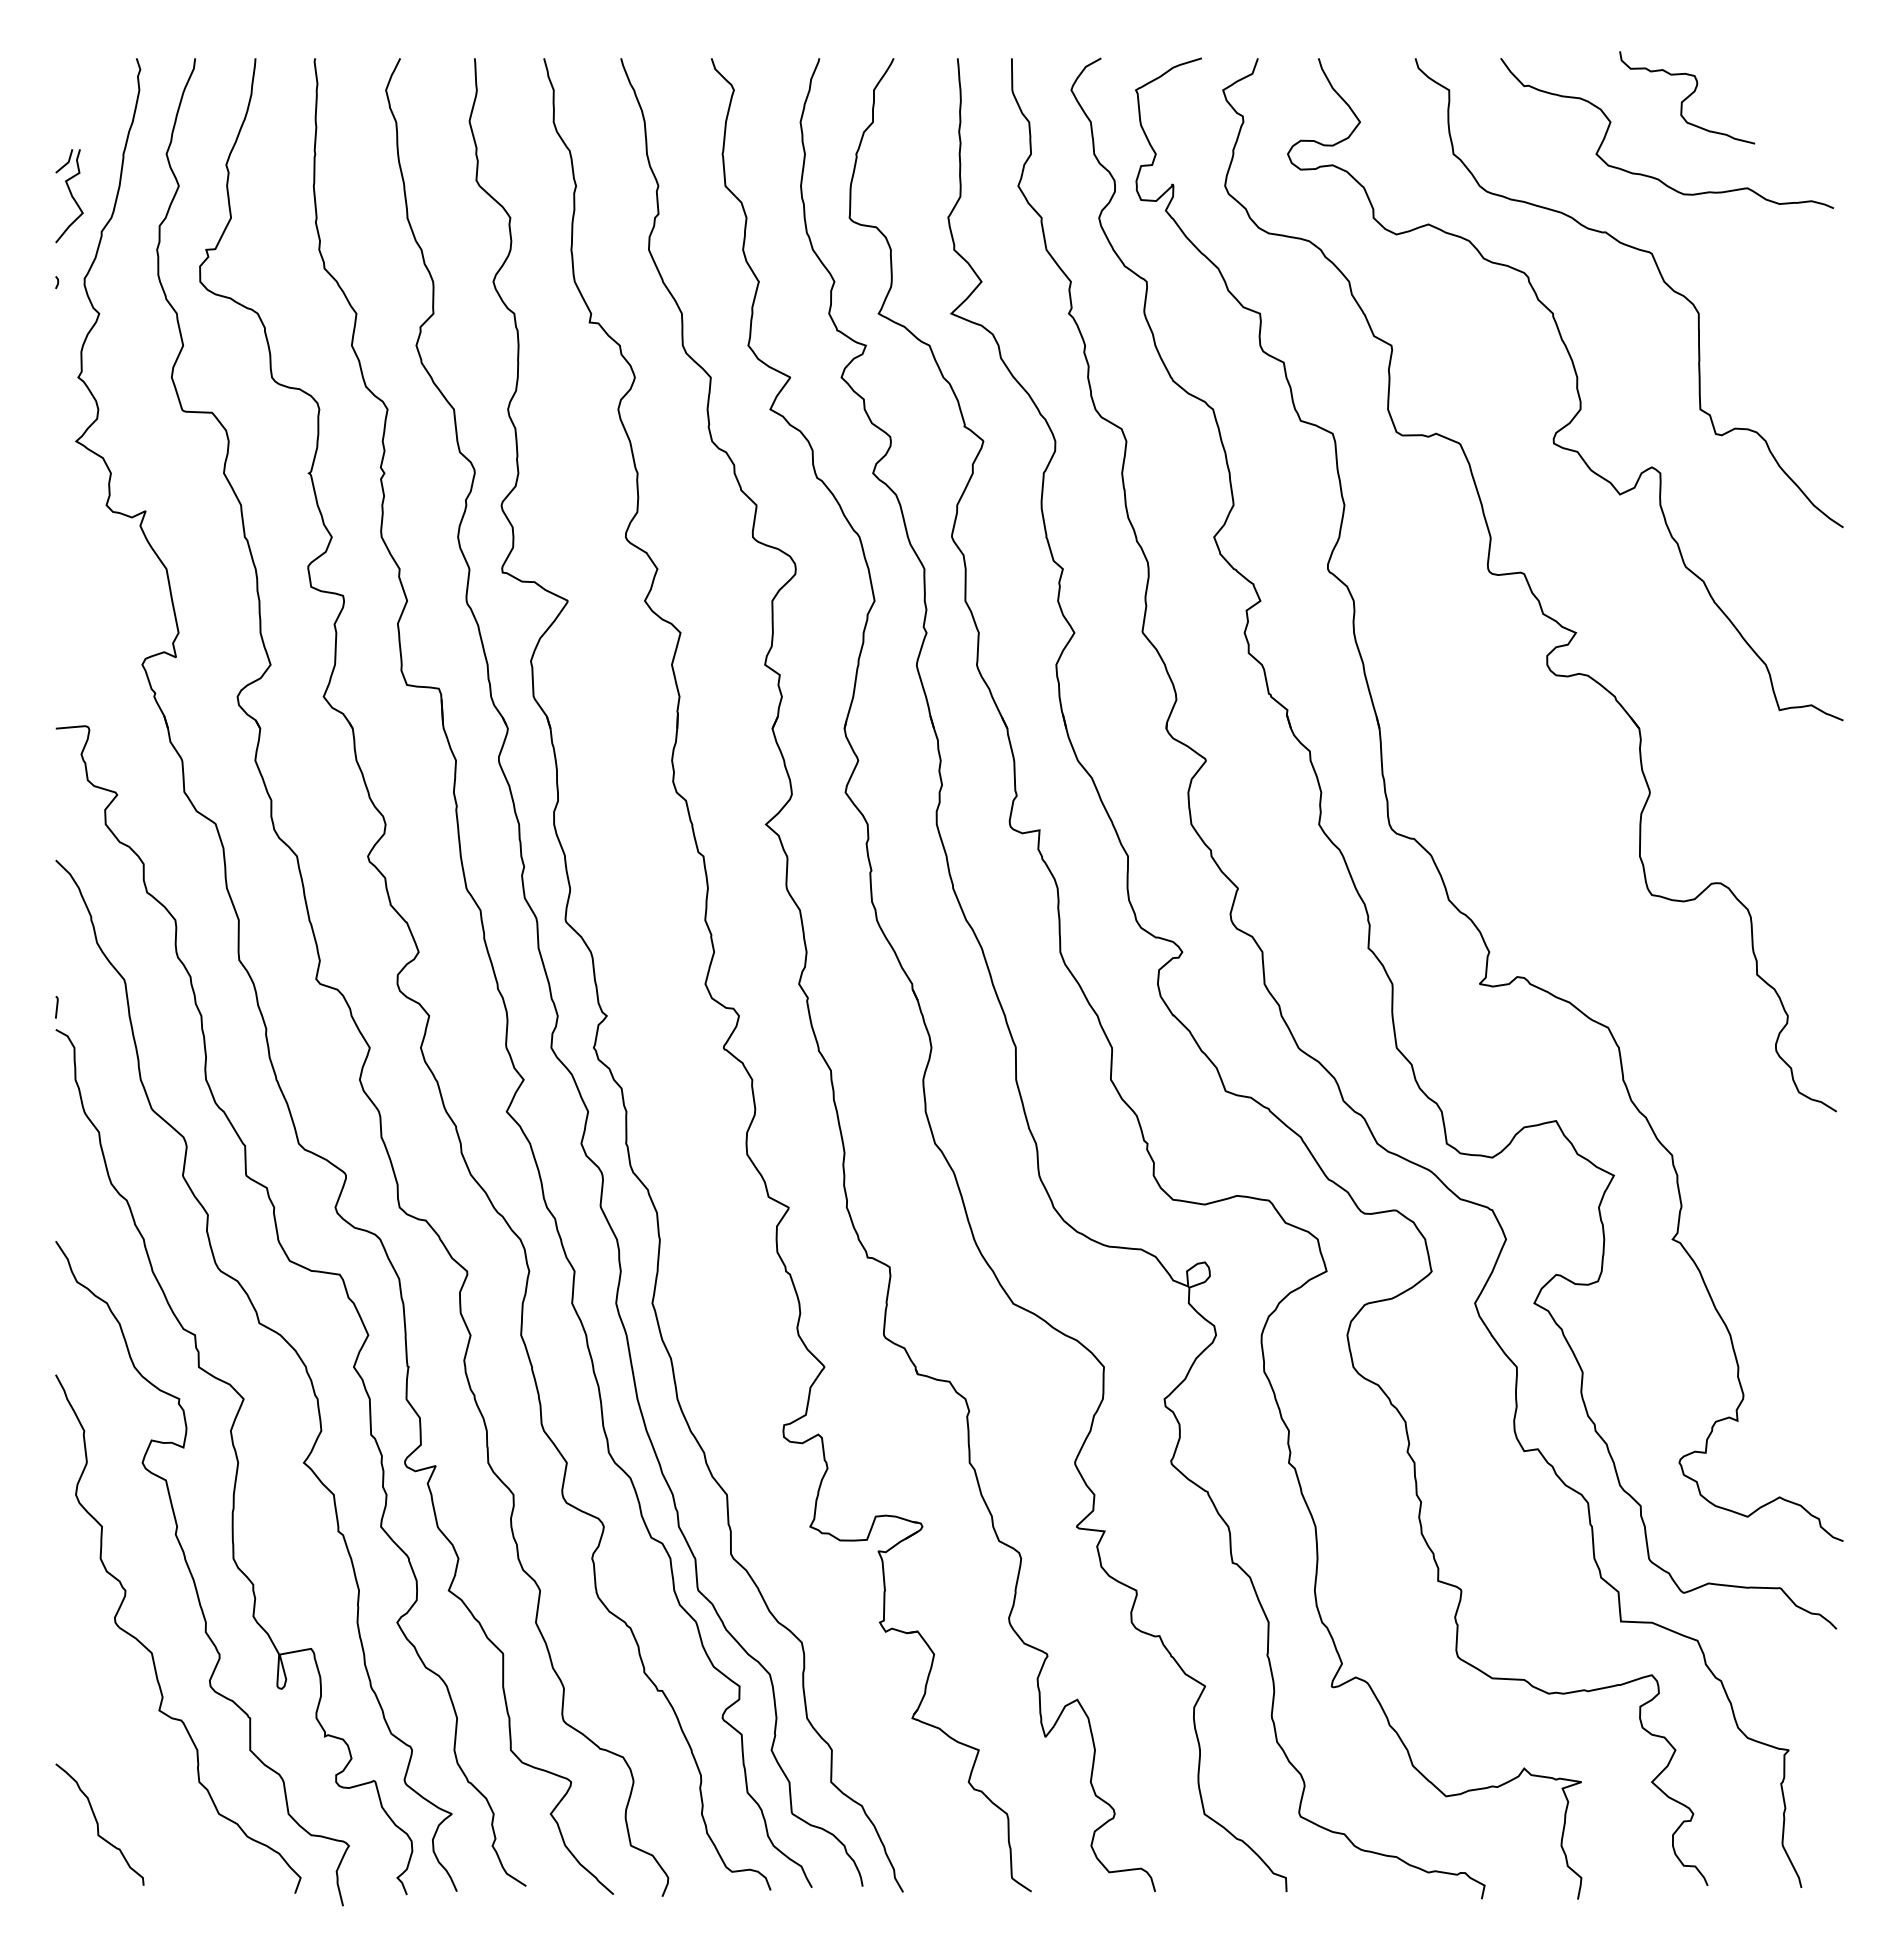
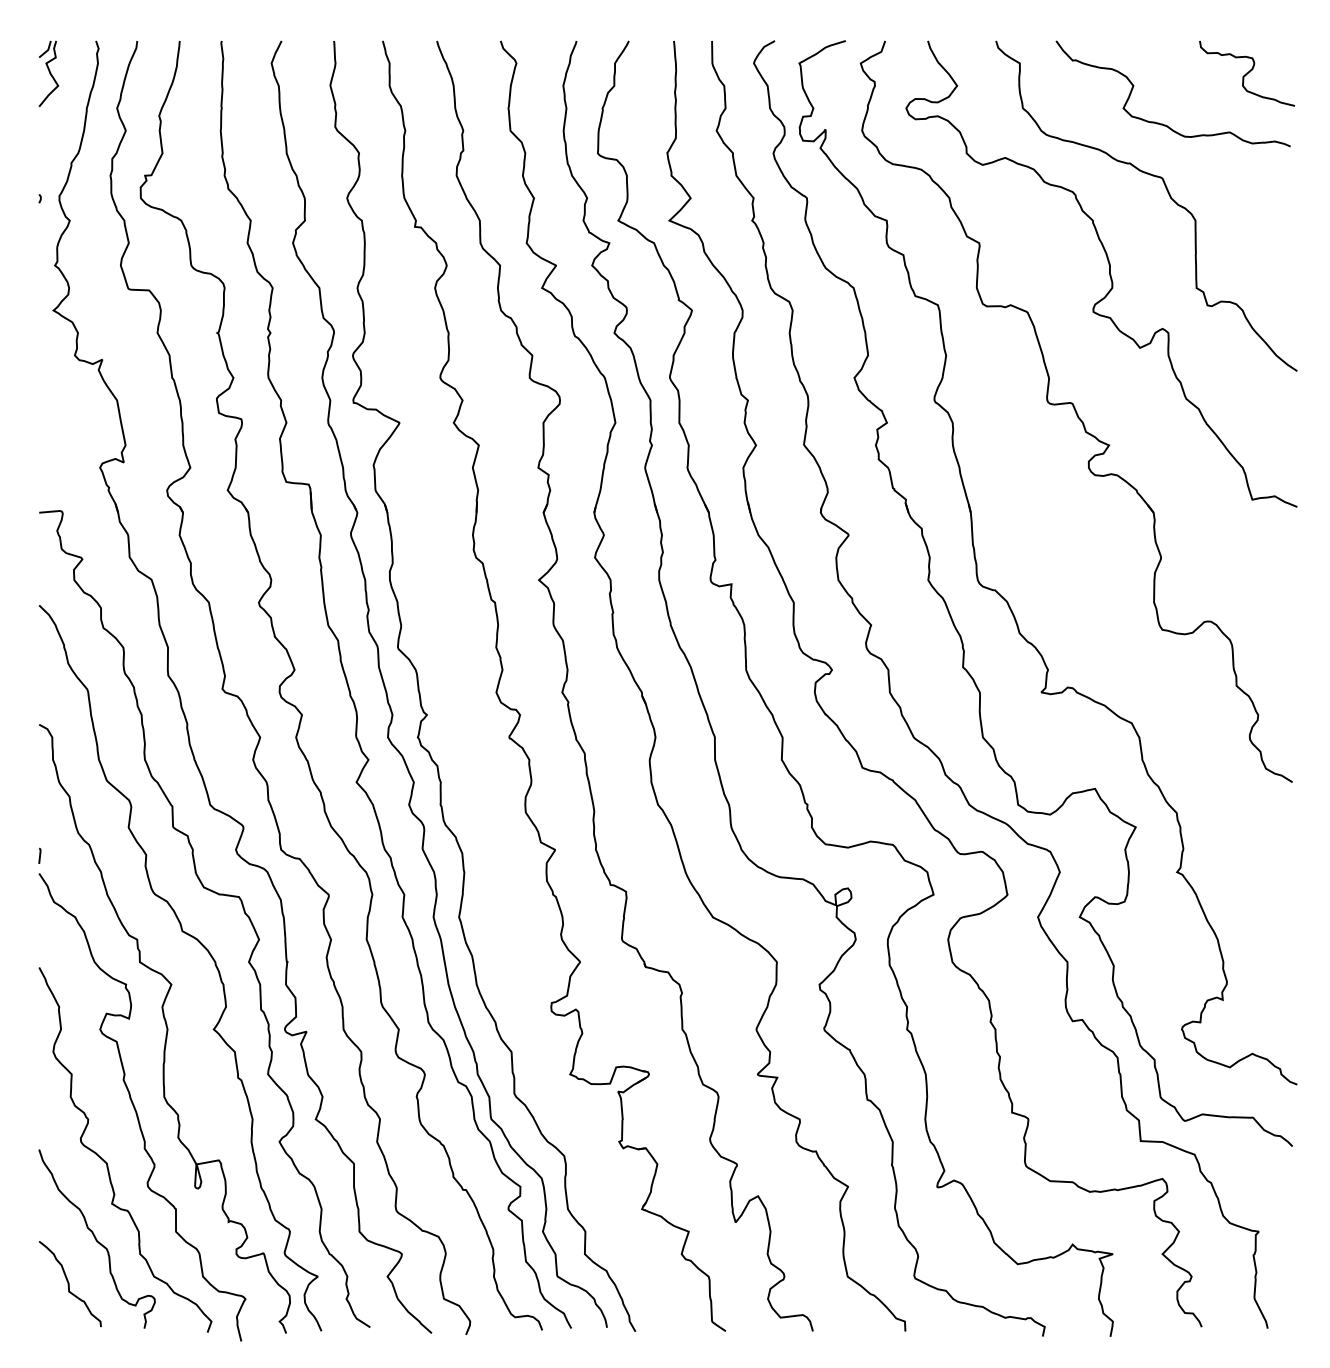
curve: (1687, 97) -> (1247, 73), moved
part: (69, 196) -> (48, 74), moved
line: (56, 1007) -> (39, 856), moved
curve: (137, 1760) -> (96, 1238), added

